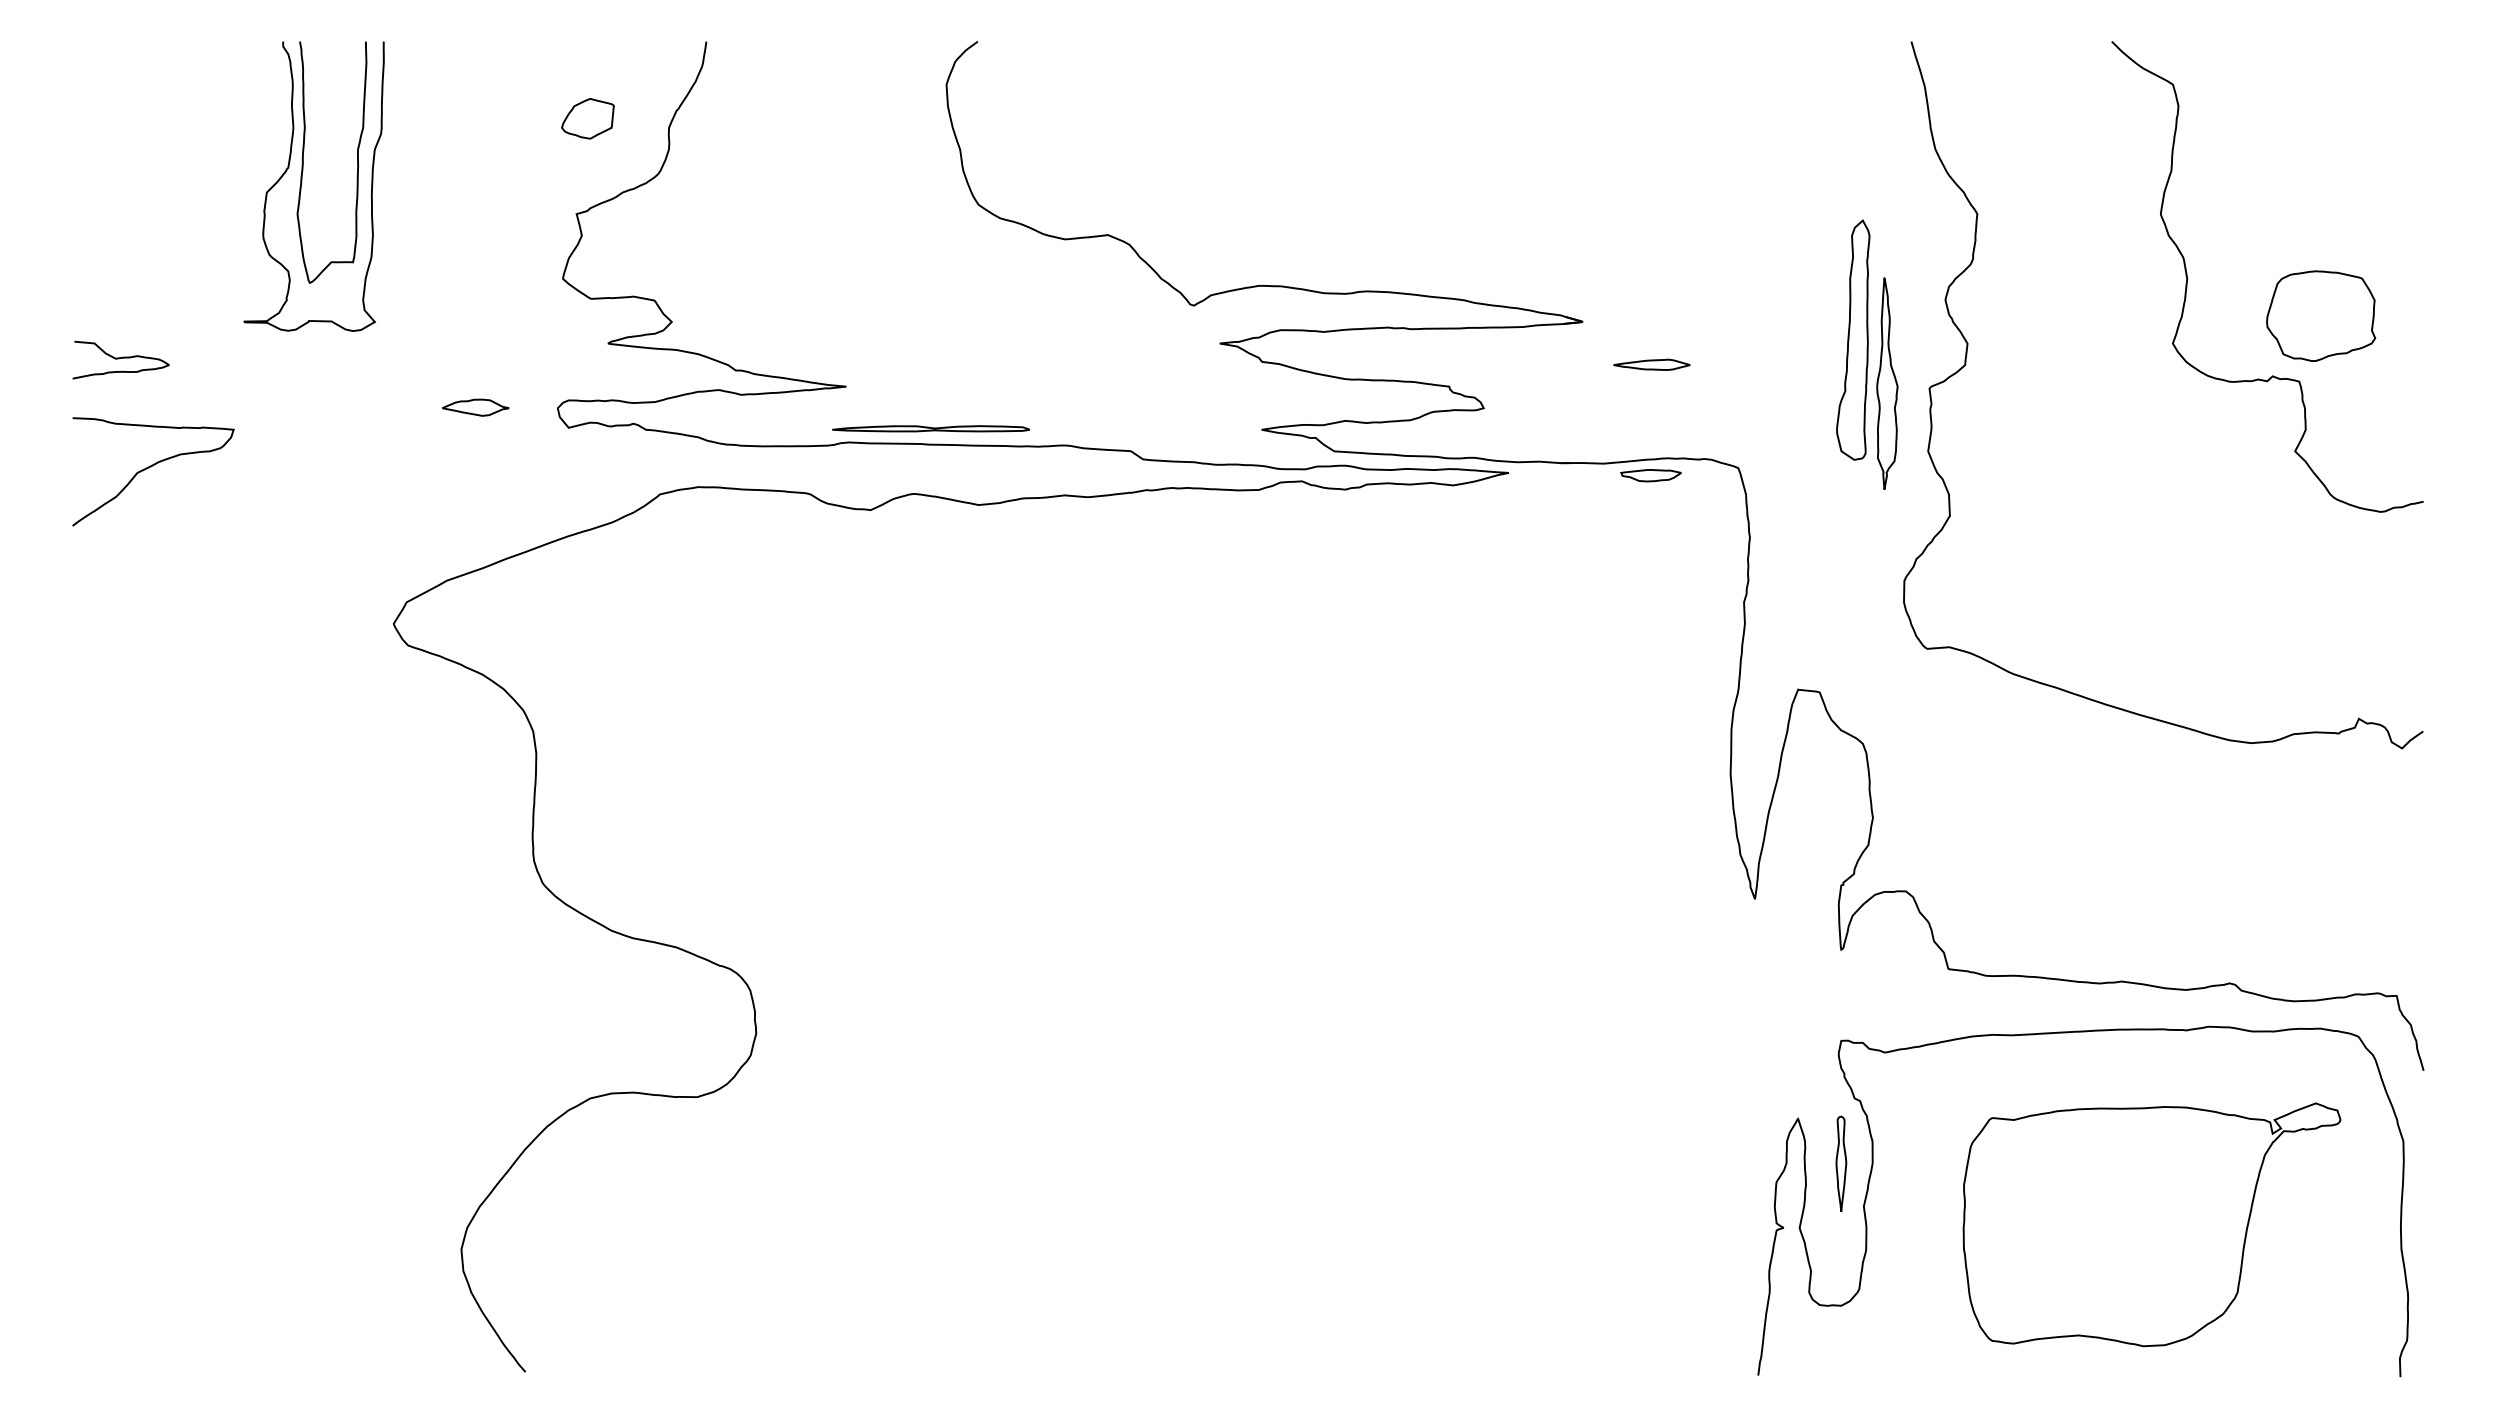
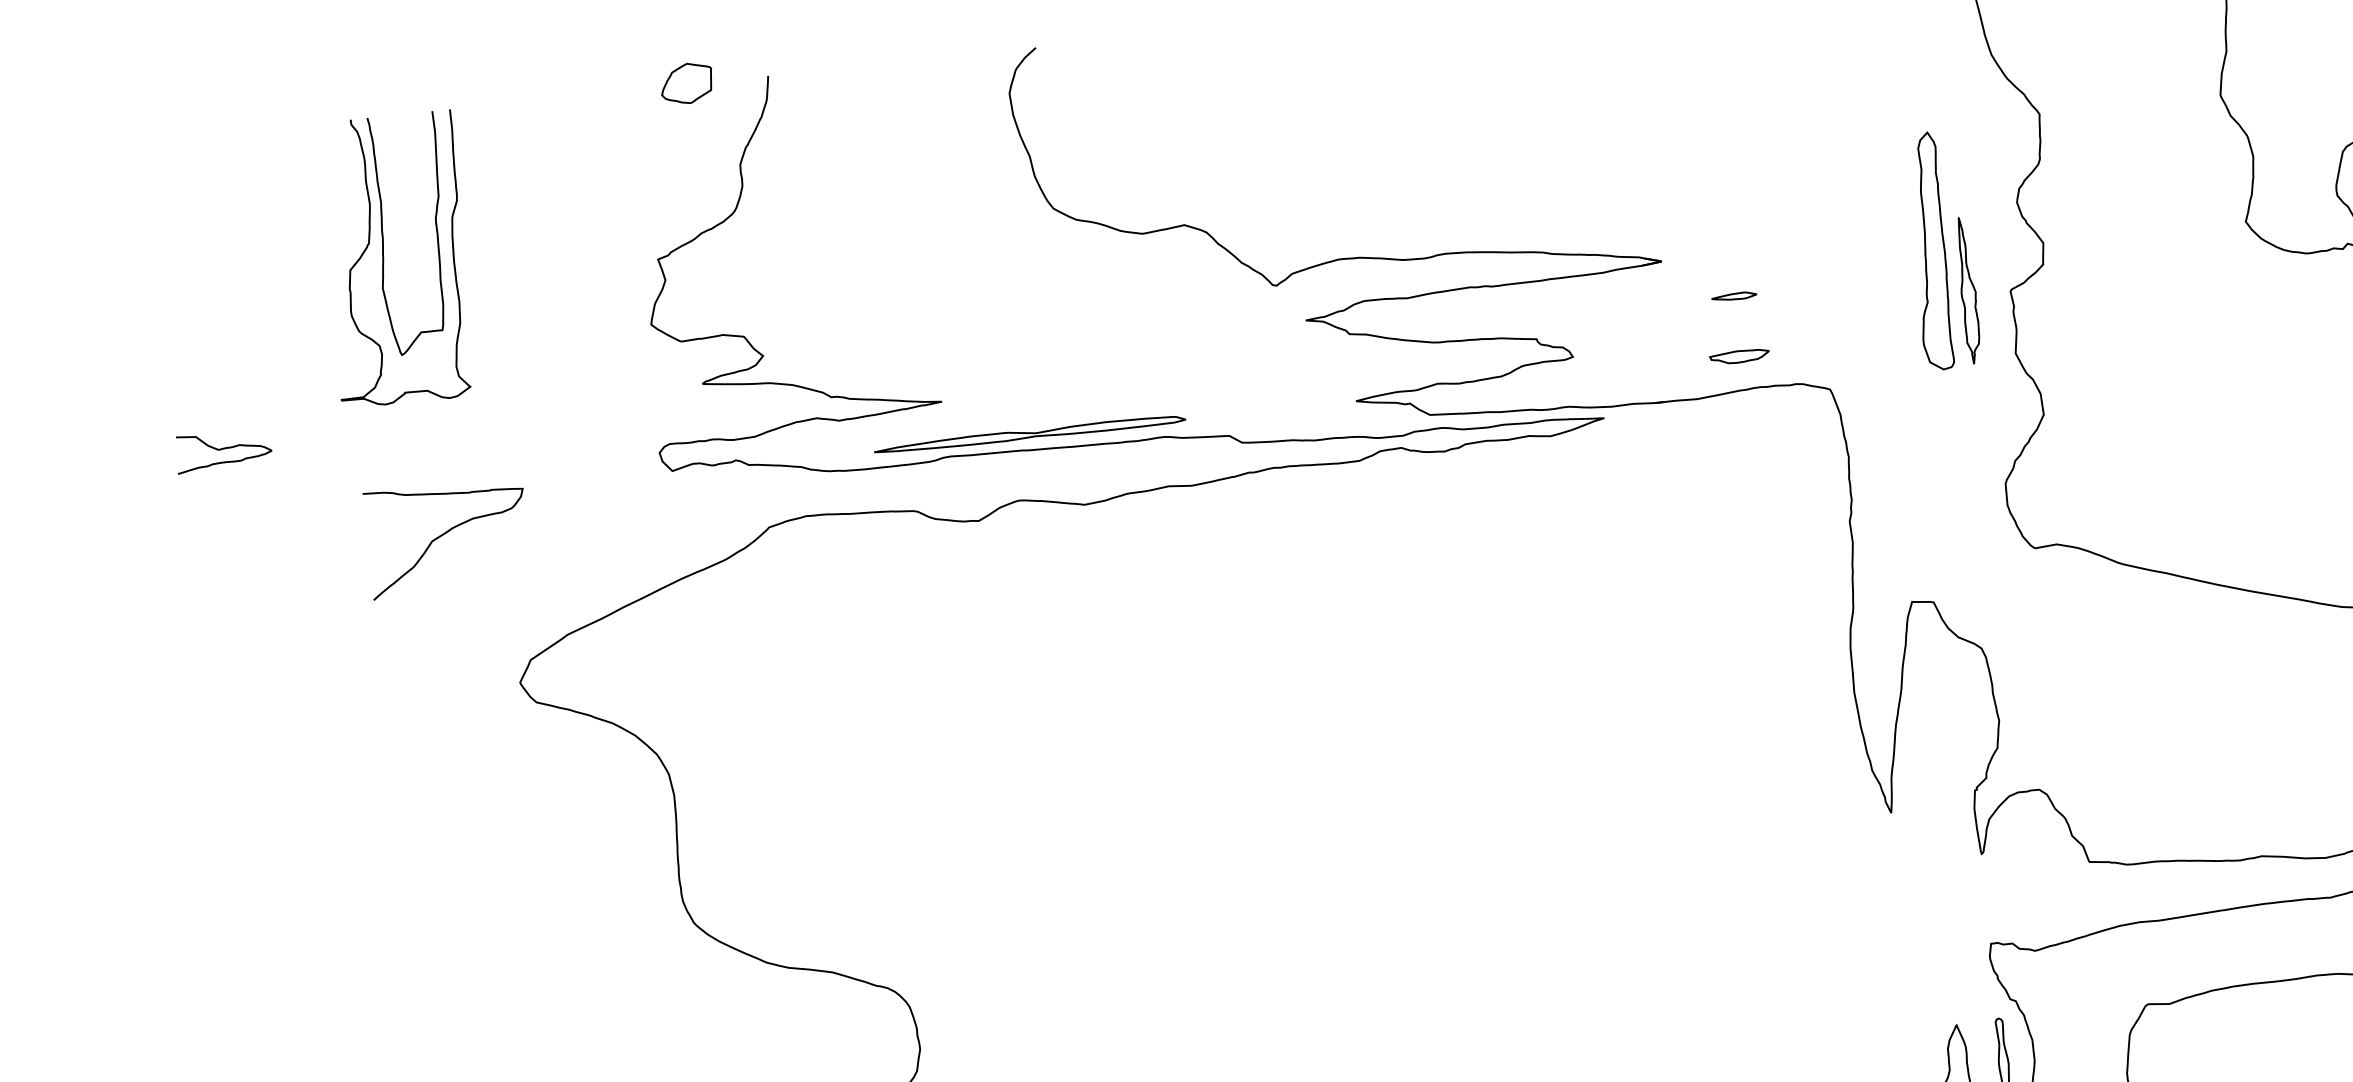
part: (587, 118) -> (686, 83), moved
part: (1651, 364) -> (1733, 296), size x0.6
part: (1887, 383) -> (1968, 290), size x0.7
part: (475, 407) -> (578, 460), removed
part: (930, 428) -> (1029, 434), size x1.6
curve: (151, 467) -> (445, 534), moved
part: (1650, 475) -> (1739, 356), moved

